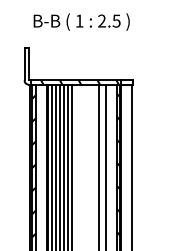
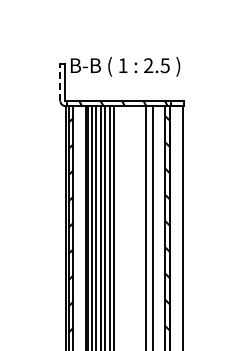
text: (81, 21) -> (125, 66), moved
line: (24, 64) -> (60, 82), solid -> dashed

